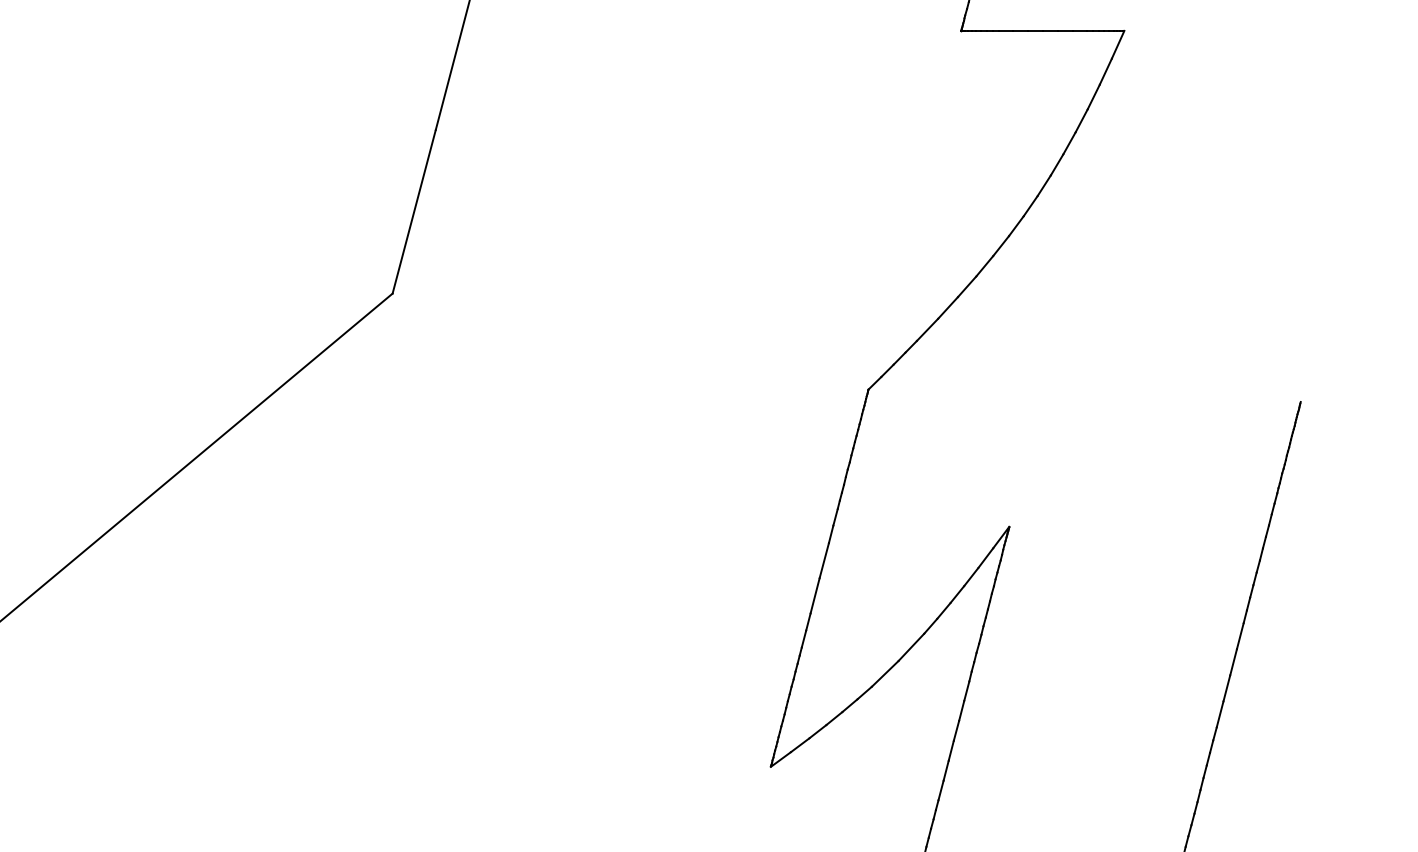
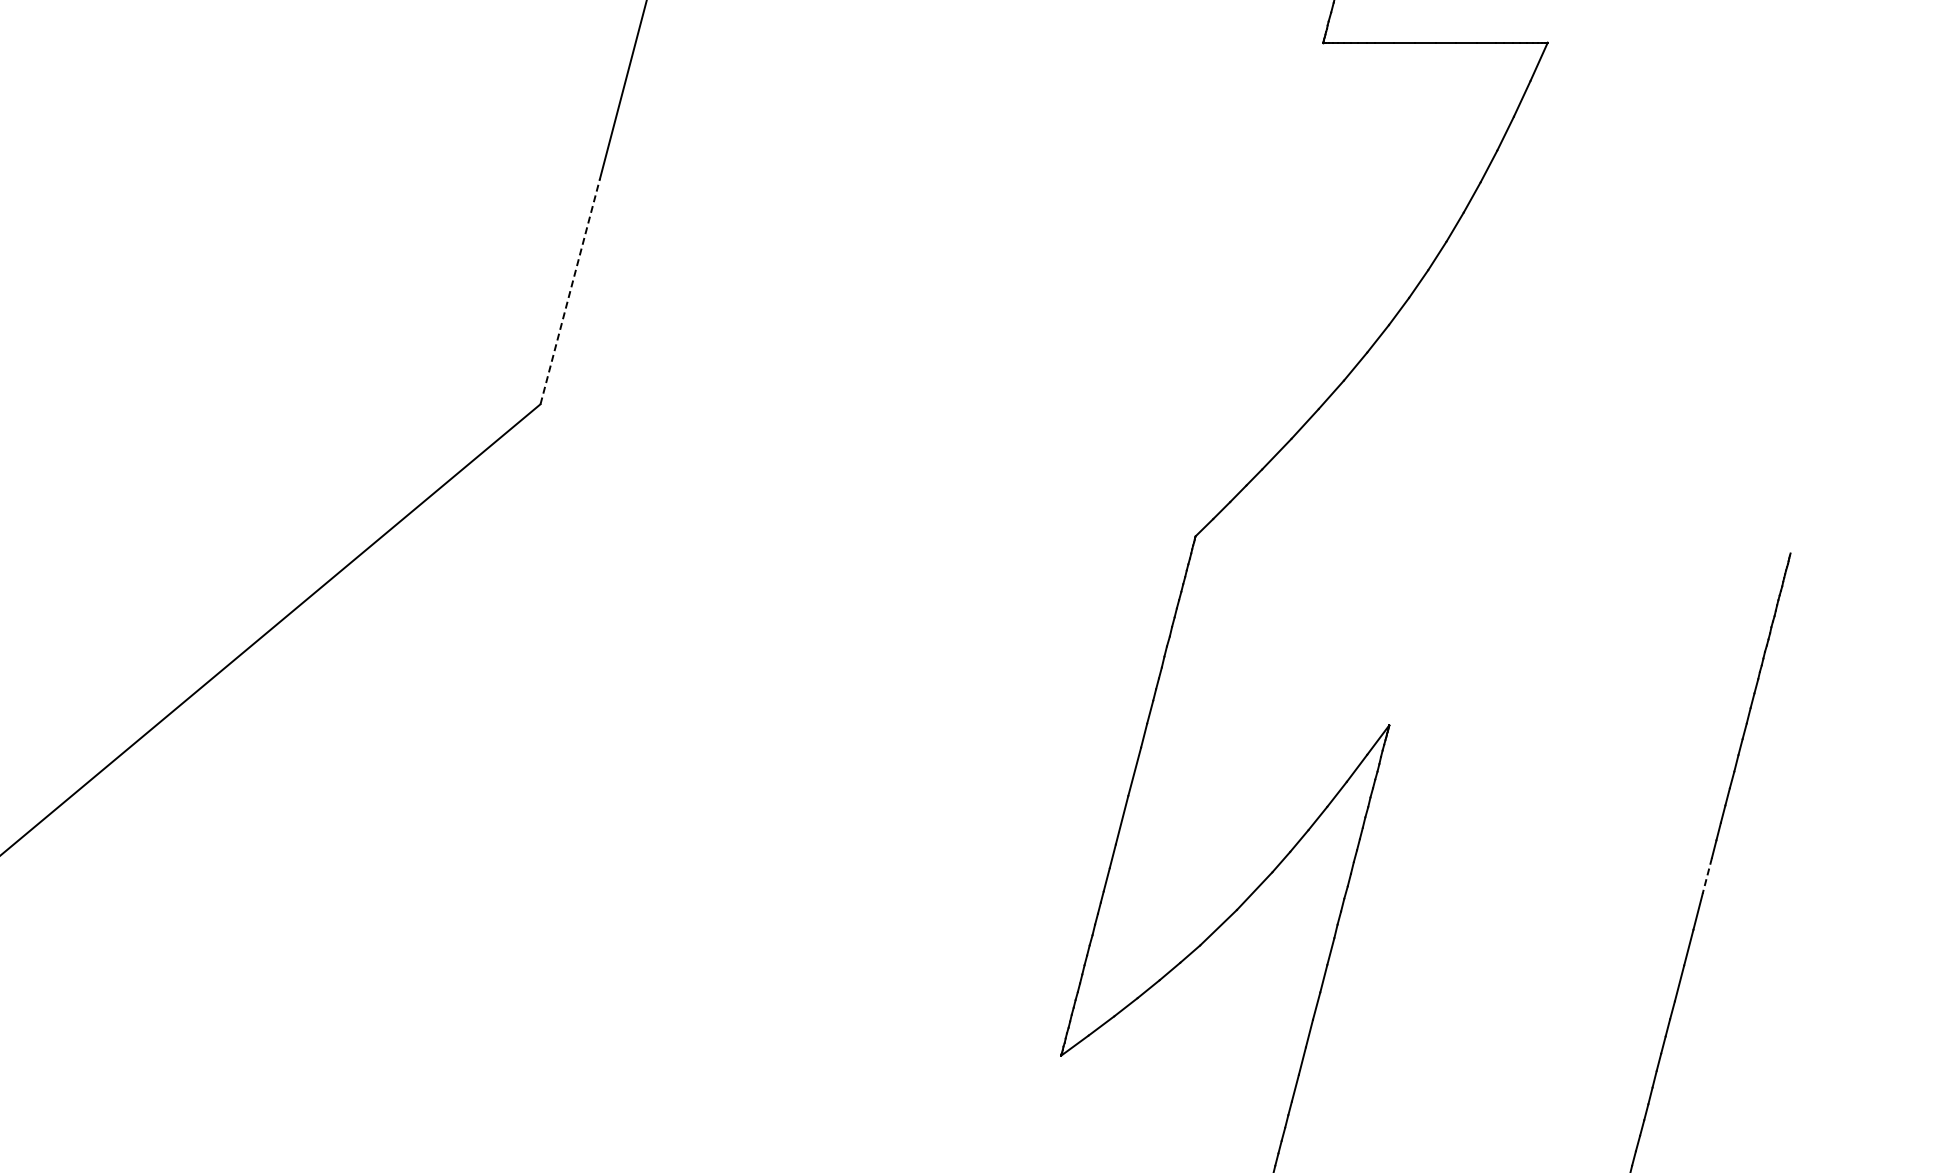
line: (414, 211) -> (570, 291), solid -> dashed
line: (1240, 636) -> (1707, 876), solid -> dashed

